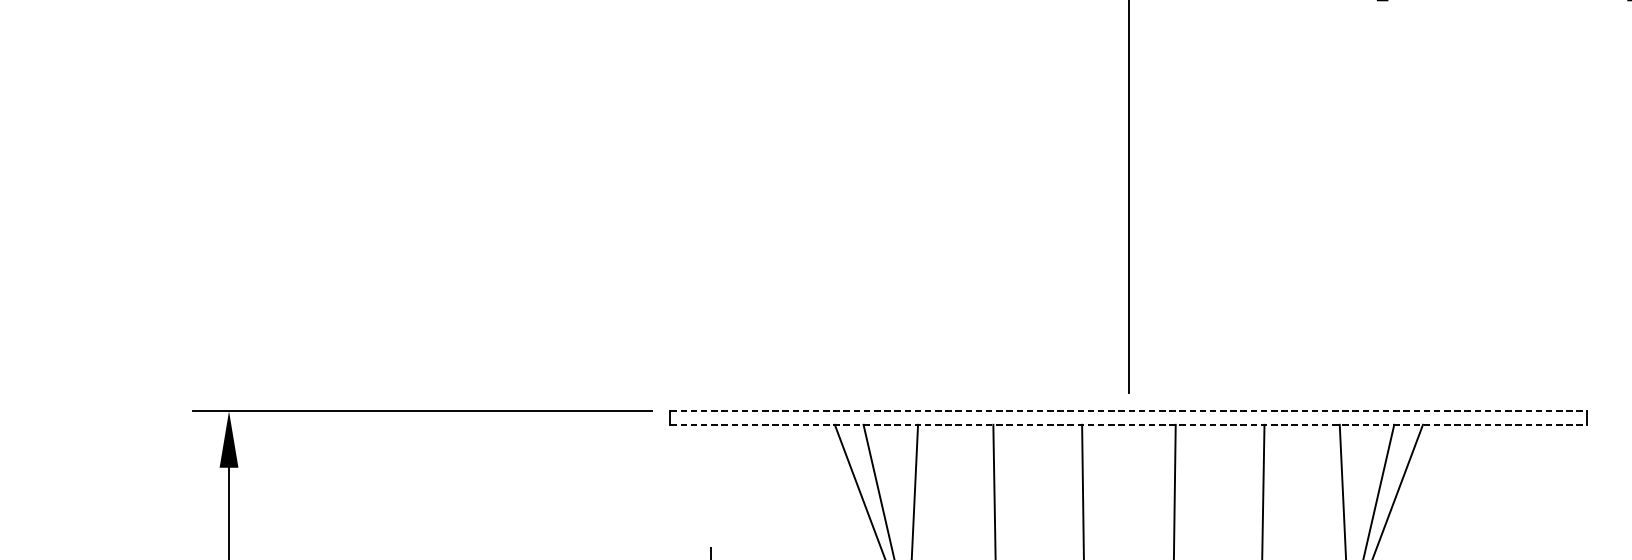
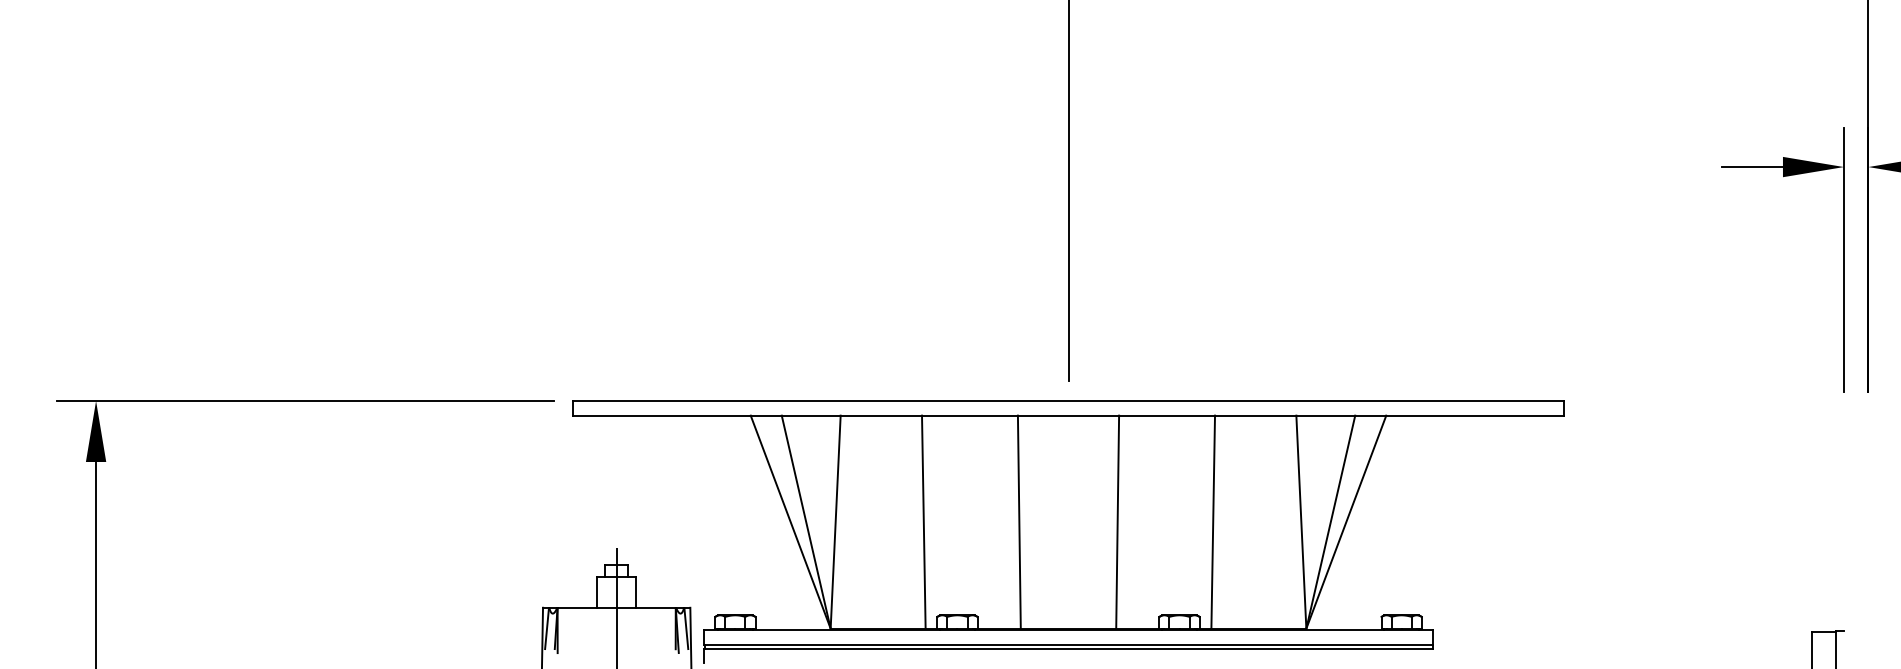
line: (1129, 410) -> (1069, 400), dashed -> solid
line: (1129, 424) -> (1069, 415), dashed -> solid

